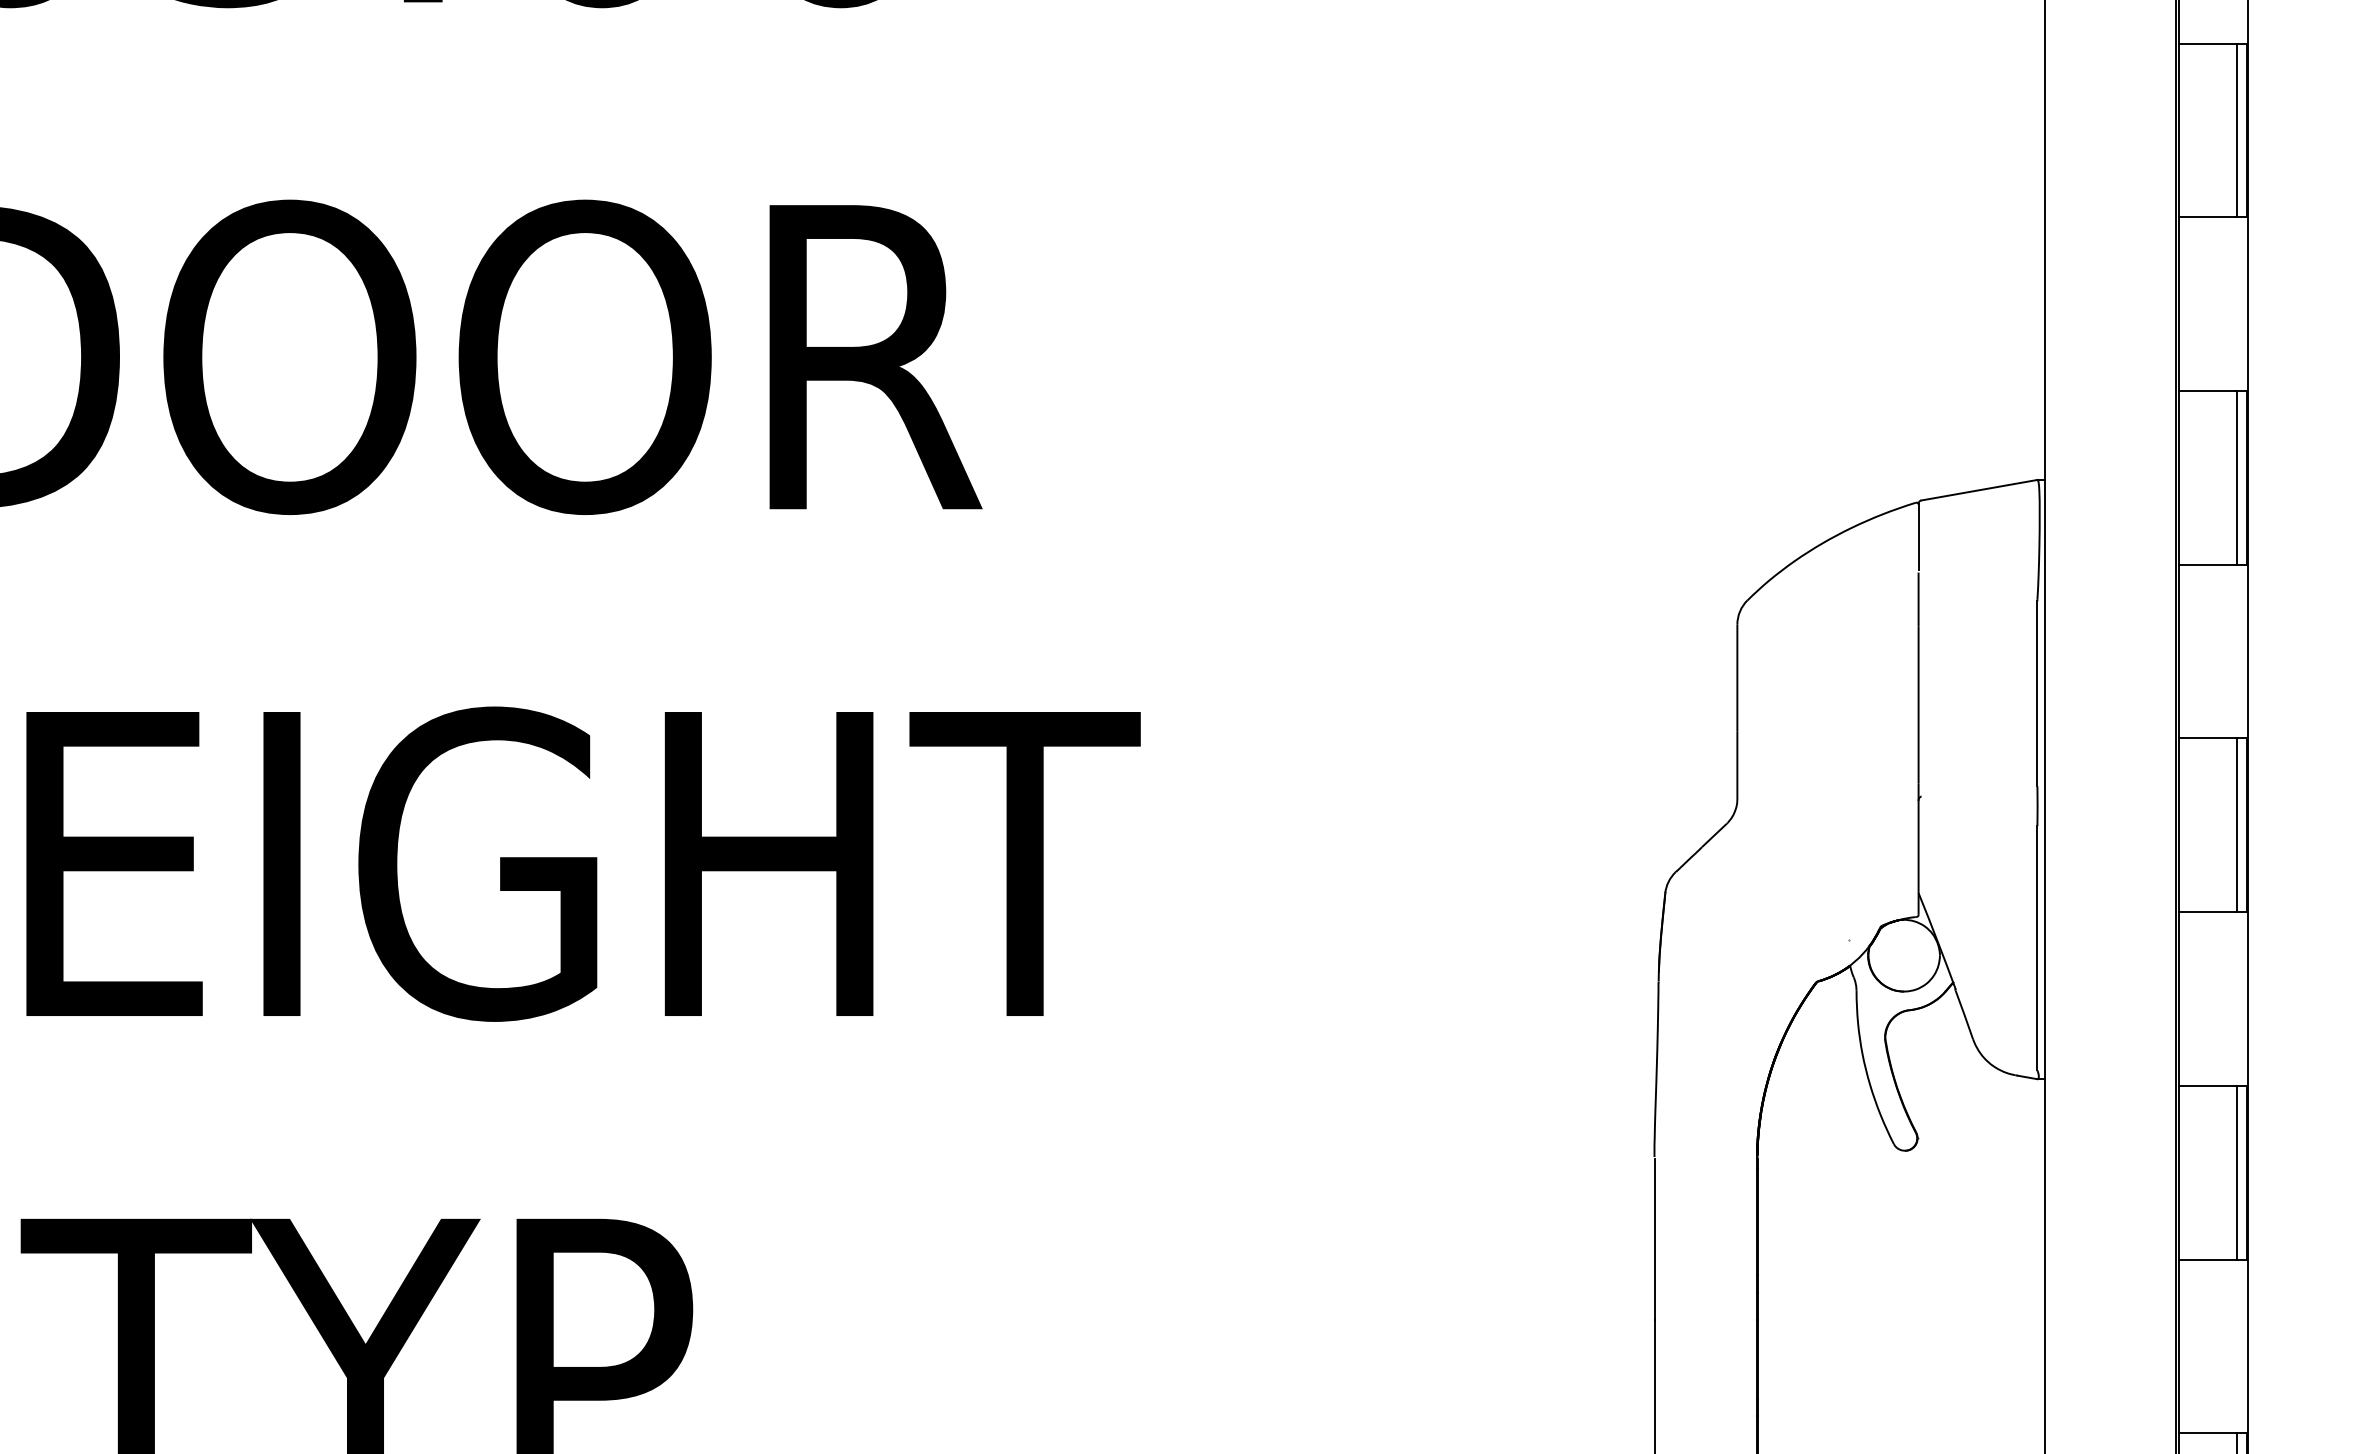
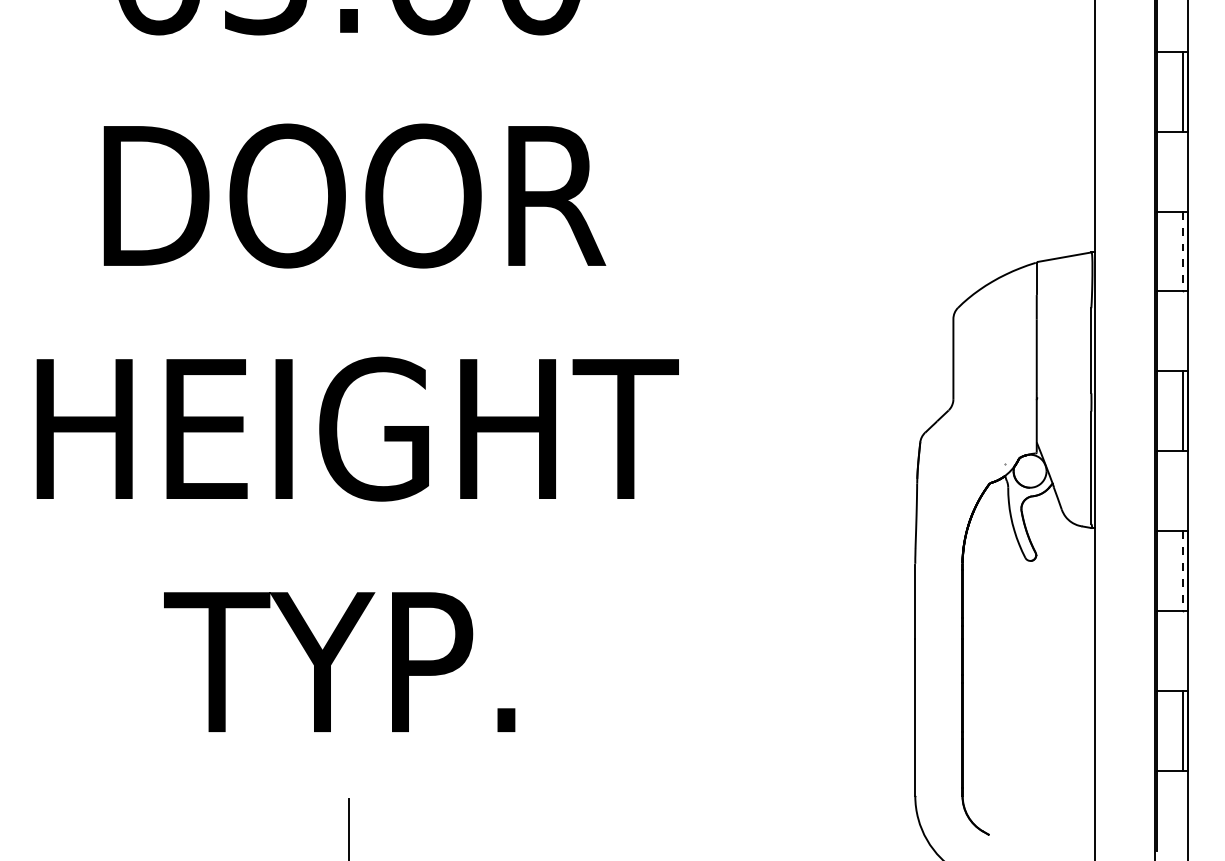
line: (2237, 477) -> (1183, 251), solid -> dashed
line: (2237, 1173) -> (1183, 571), solid -> dashed

